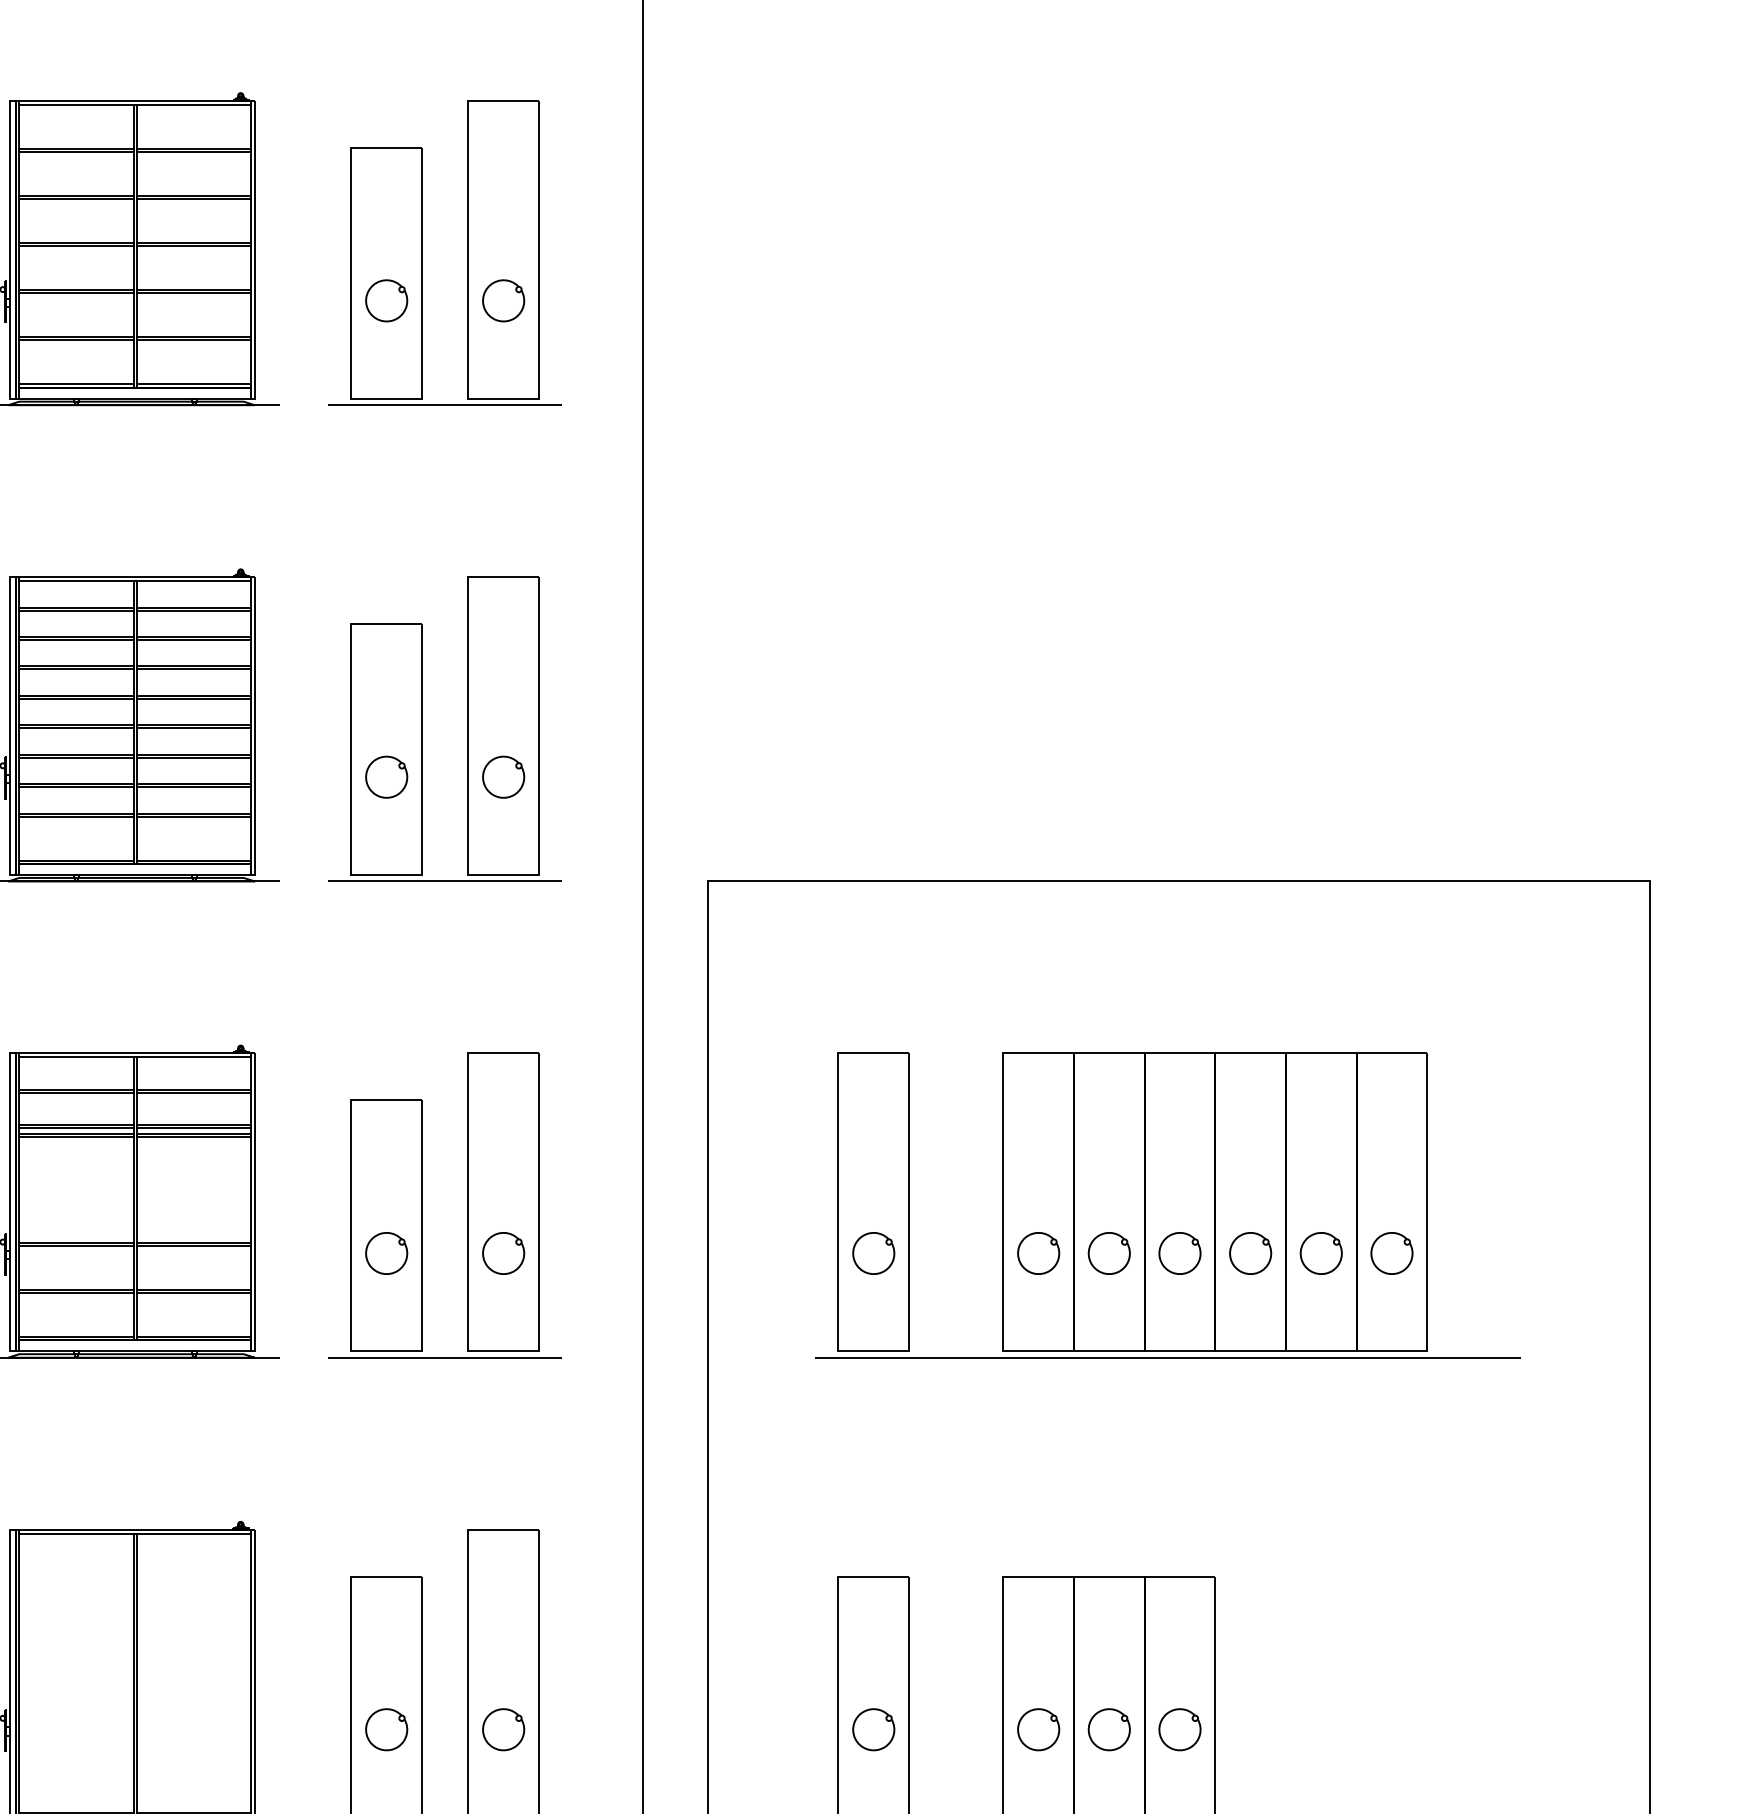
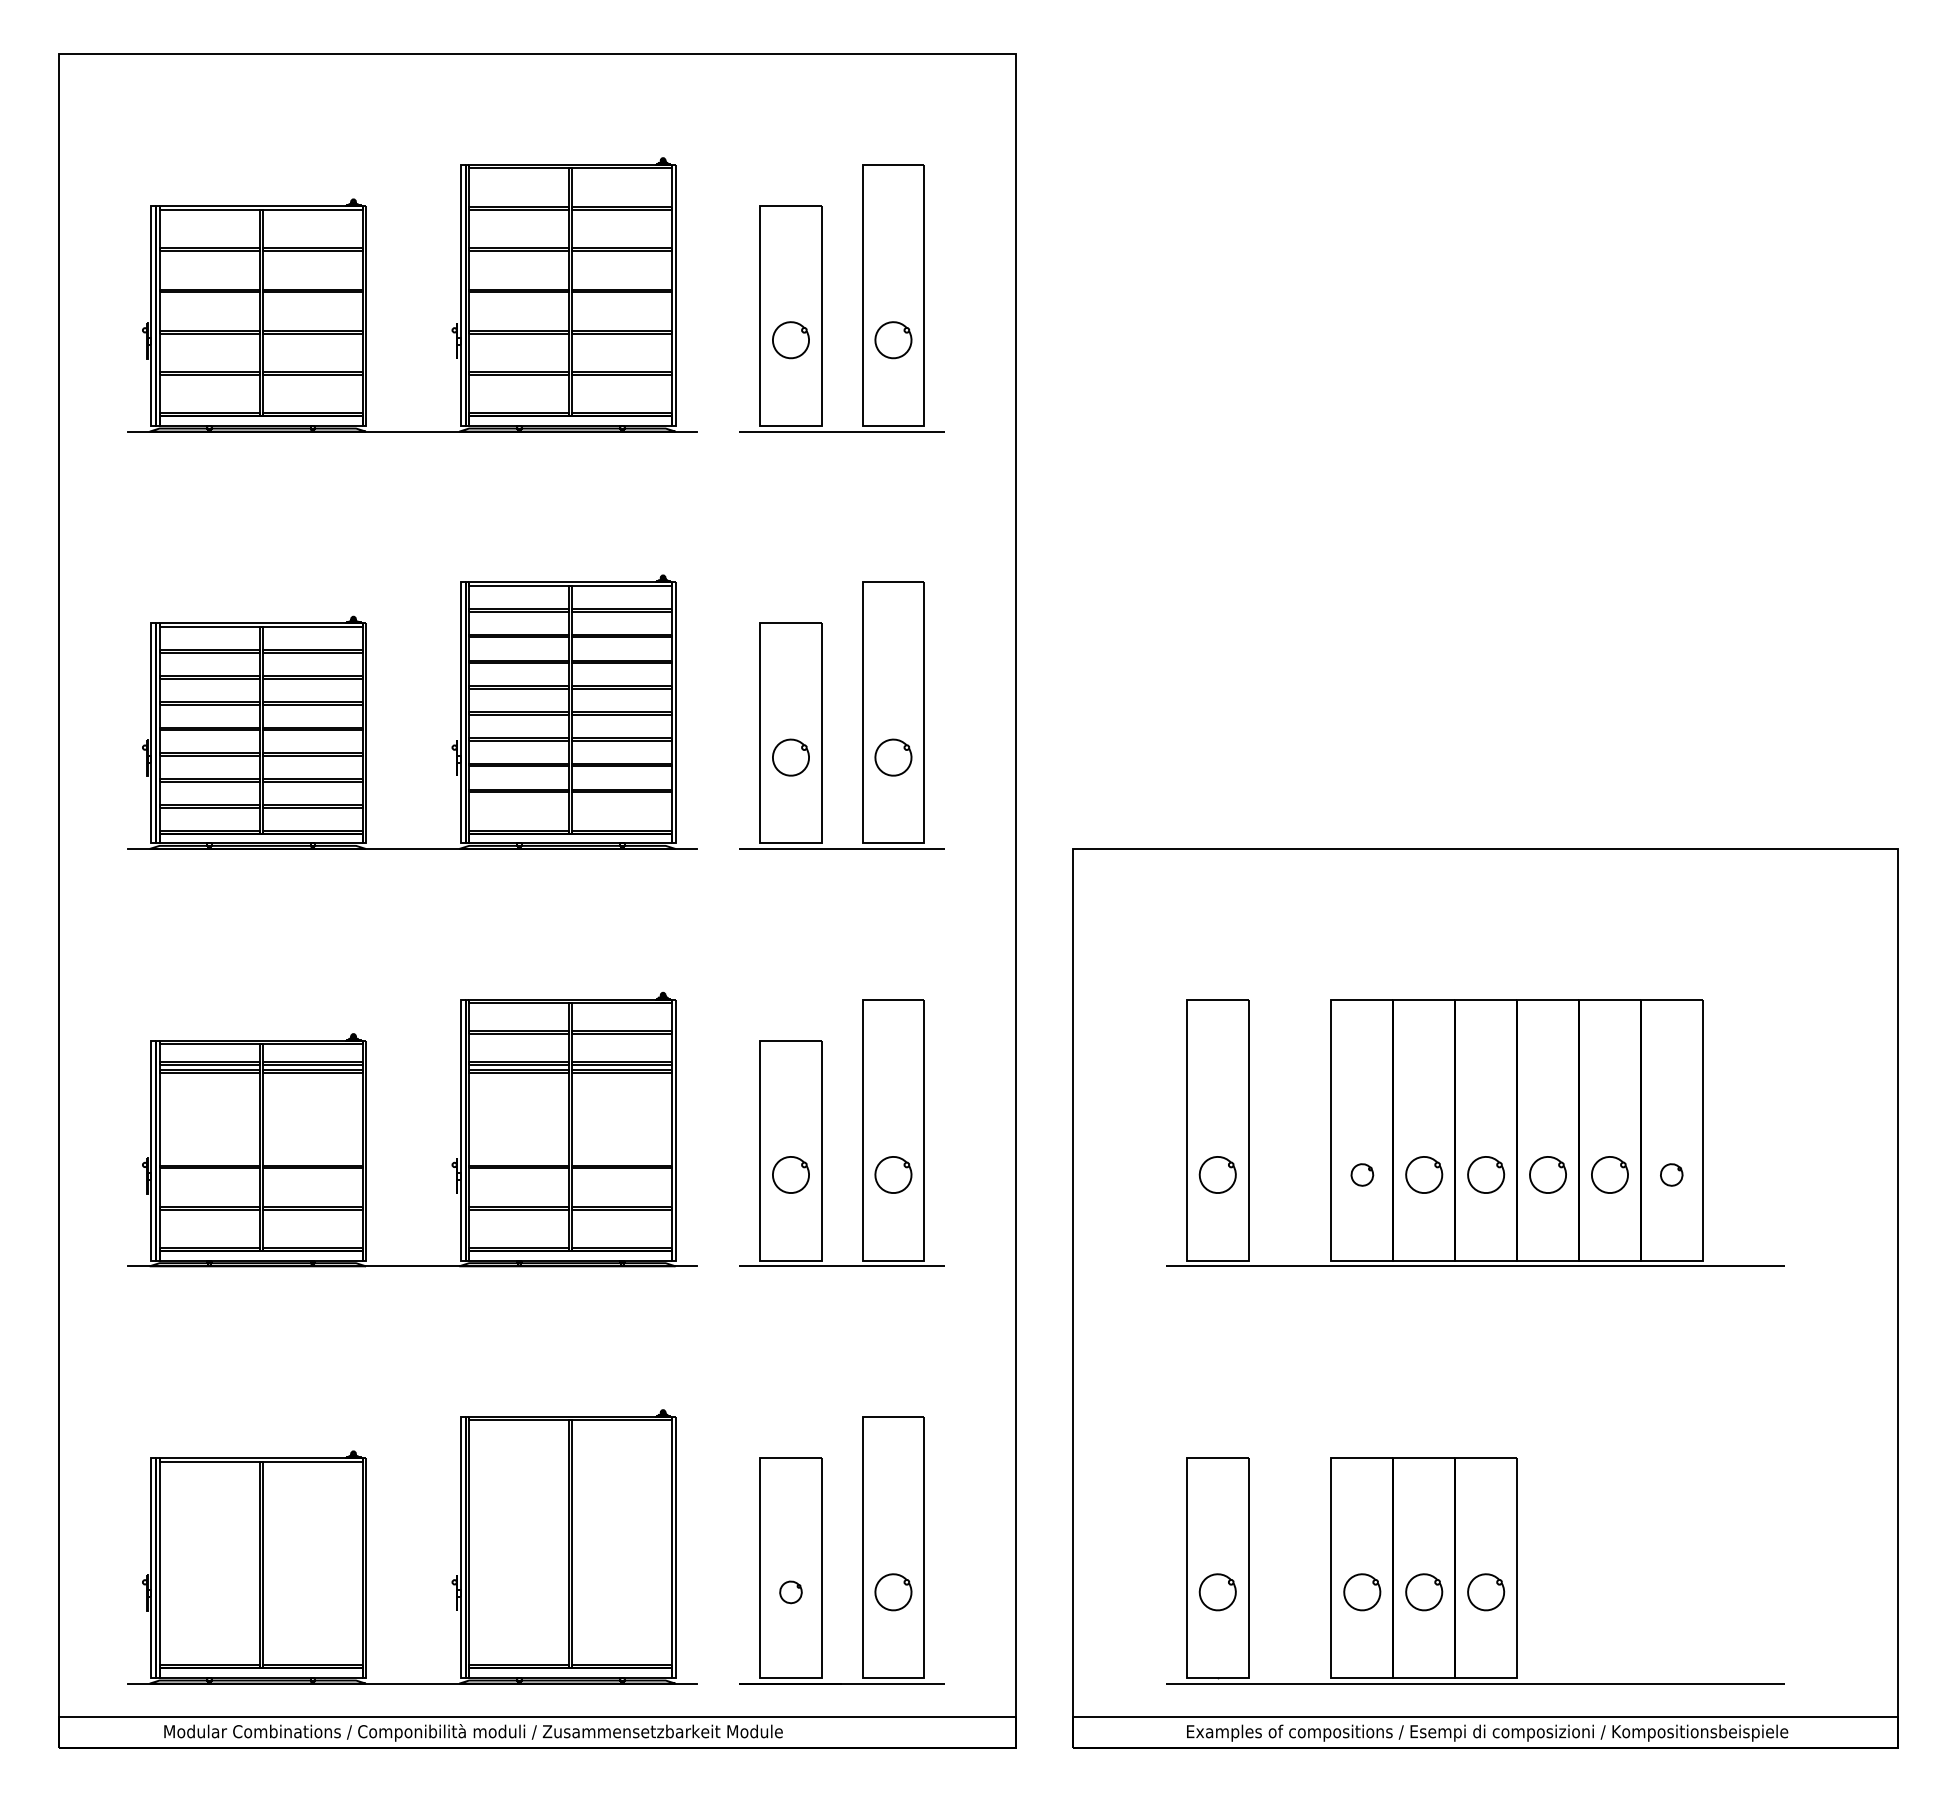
part: (1038, 1252) -> (1362, 1174), size x0.6
part: (1391, 1252) -> (1671, 1174), size x0.6
part: (386, 1729) -> (790, 1592), size x0.6

